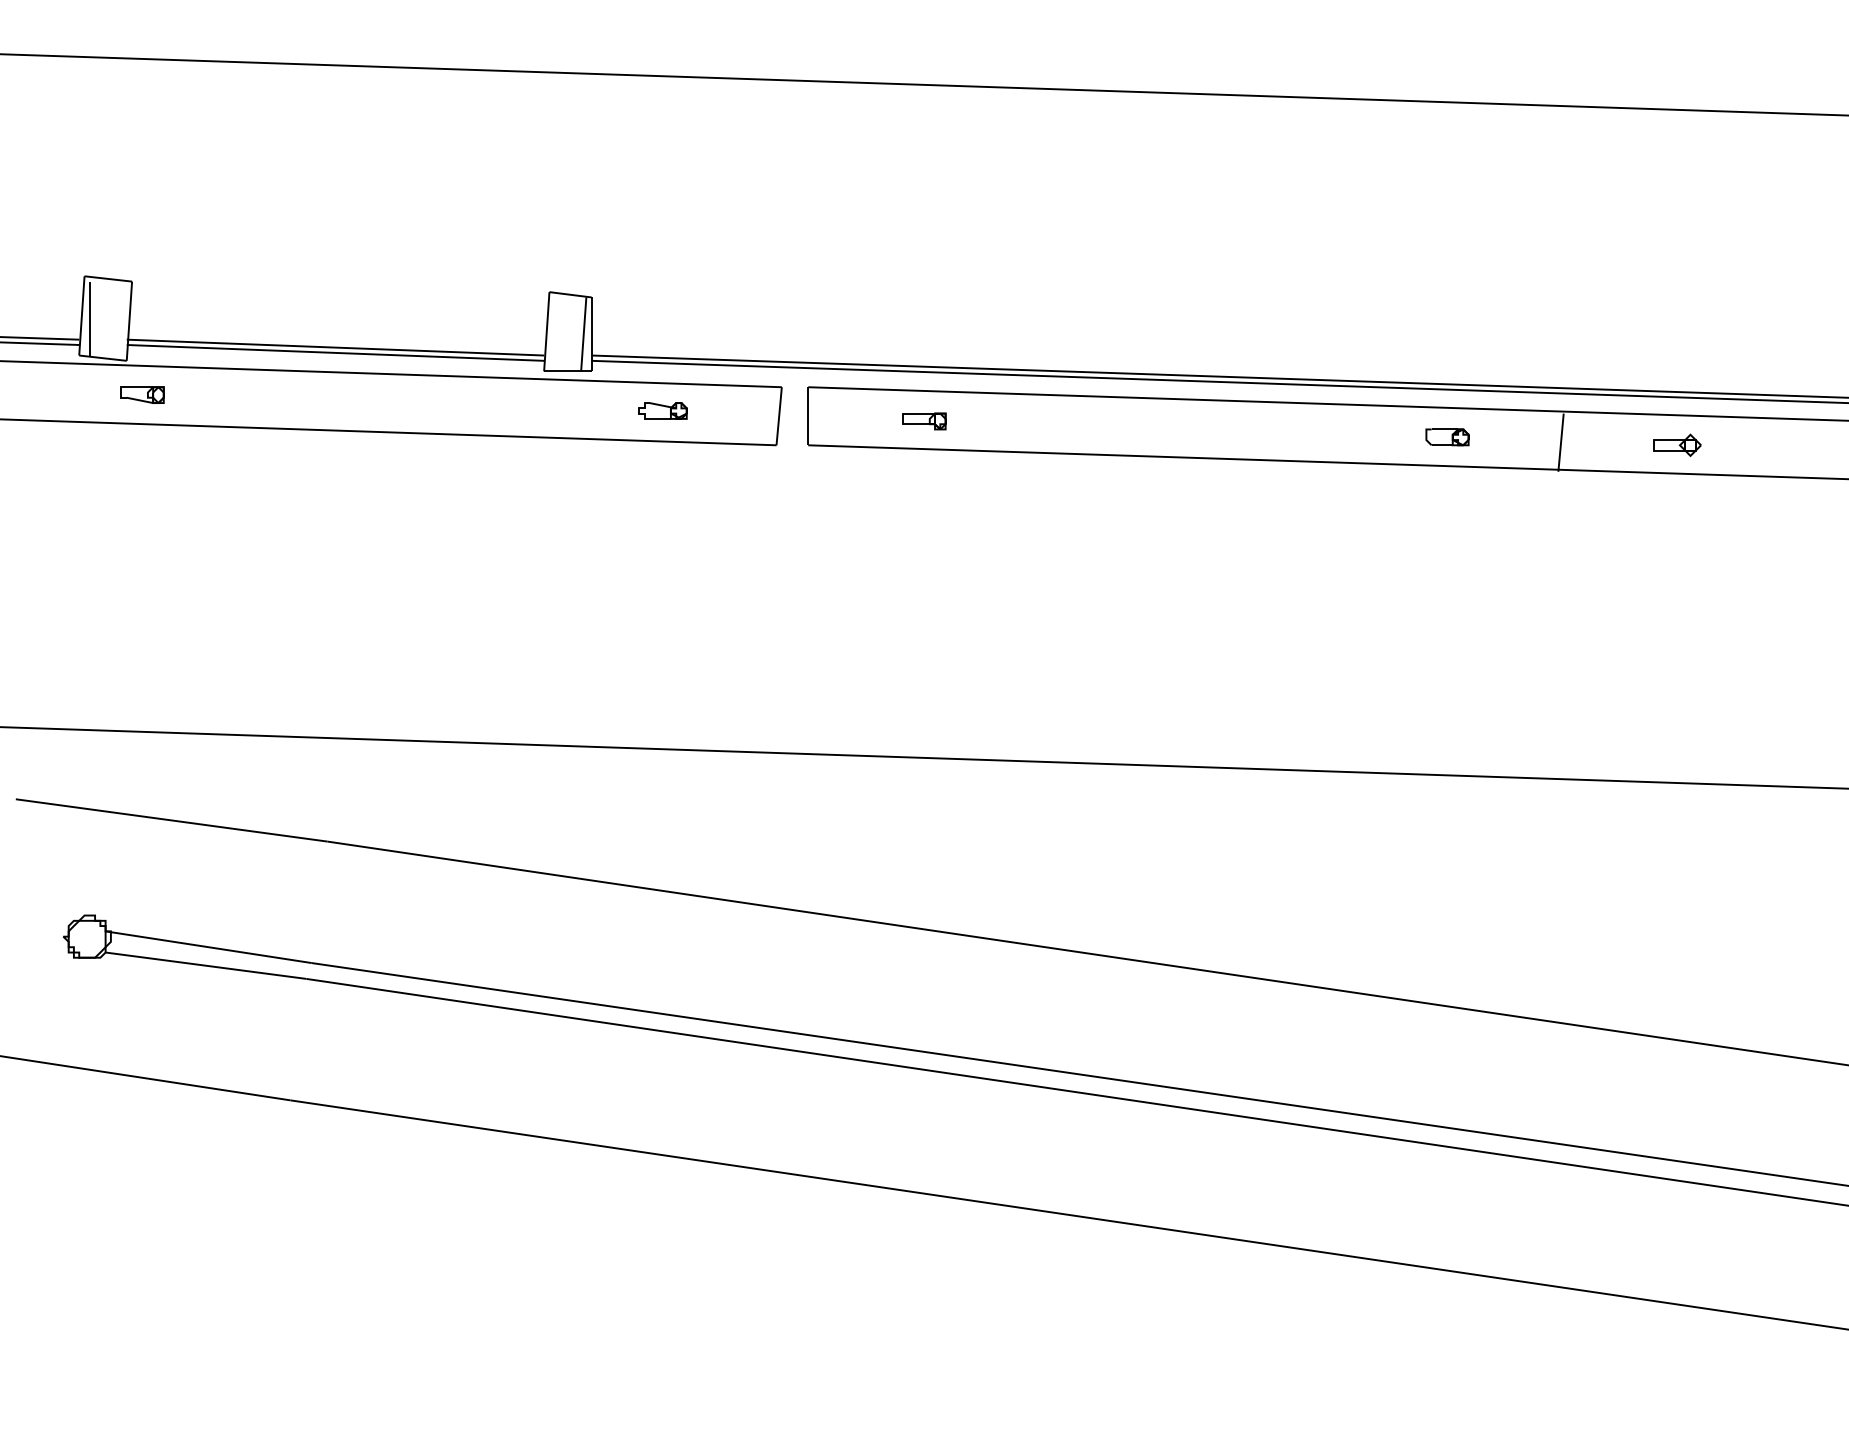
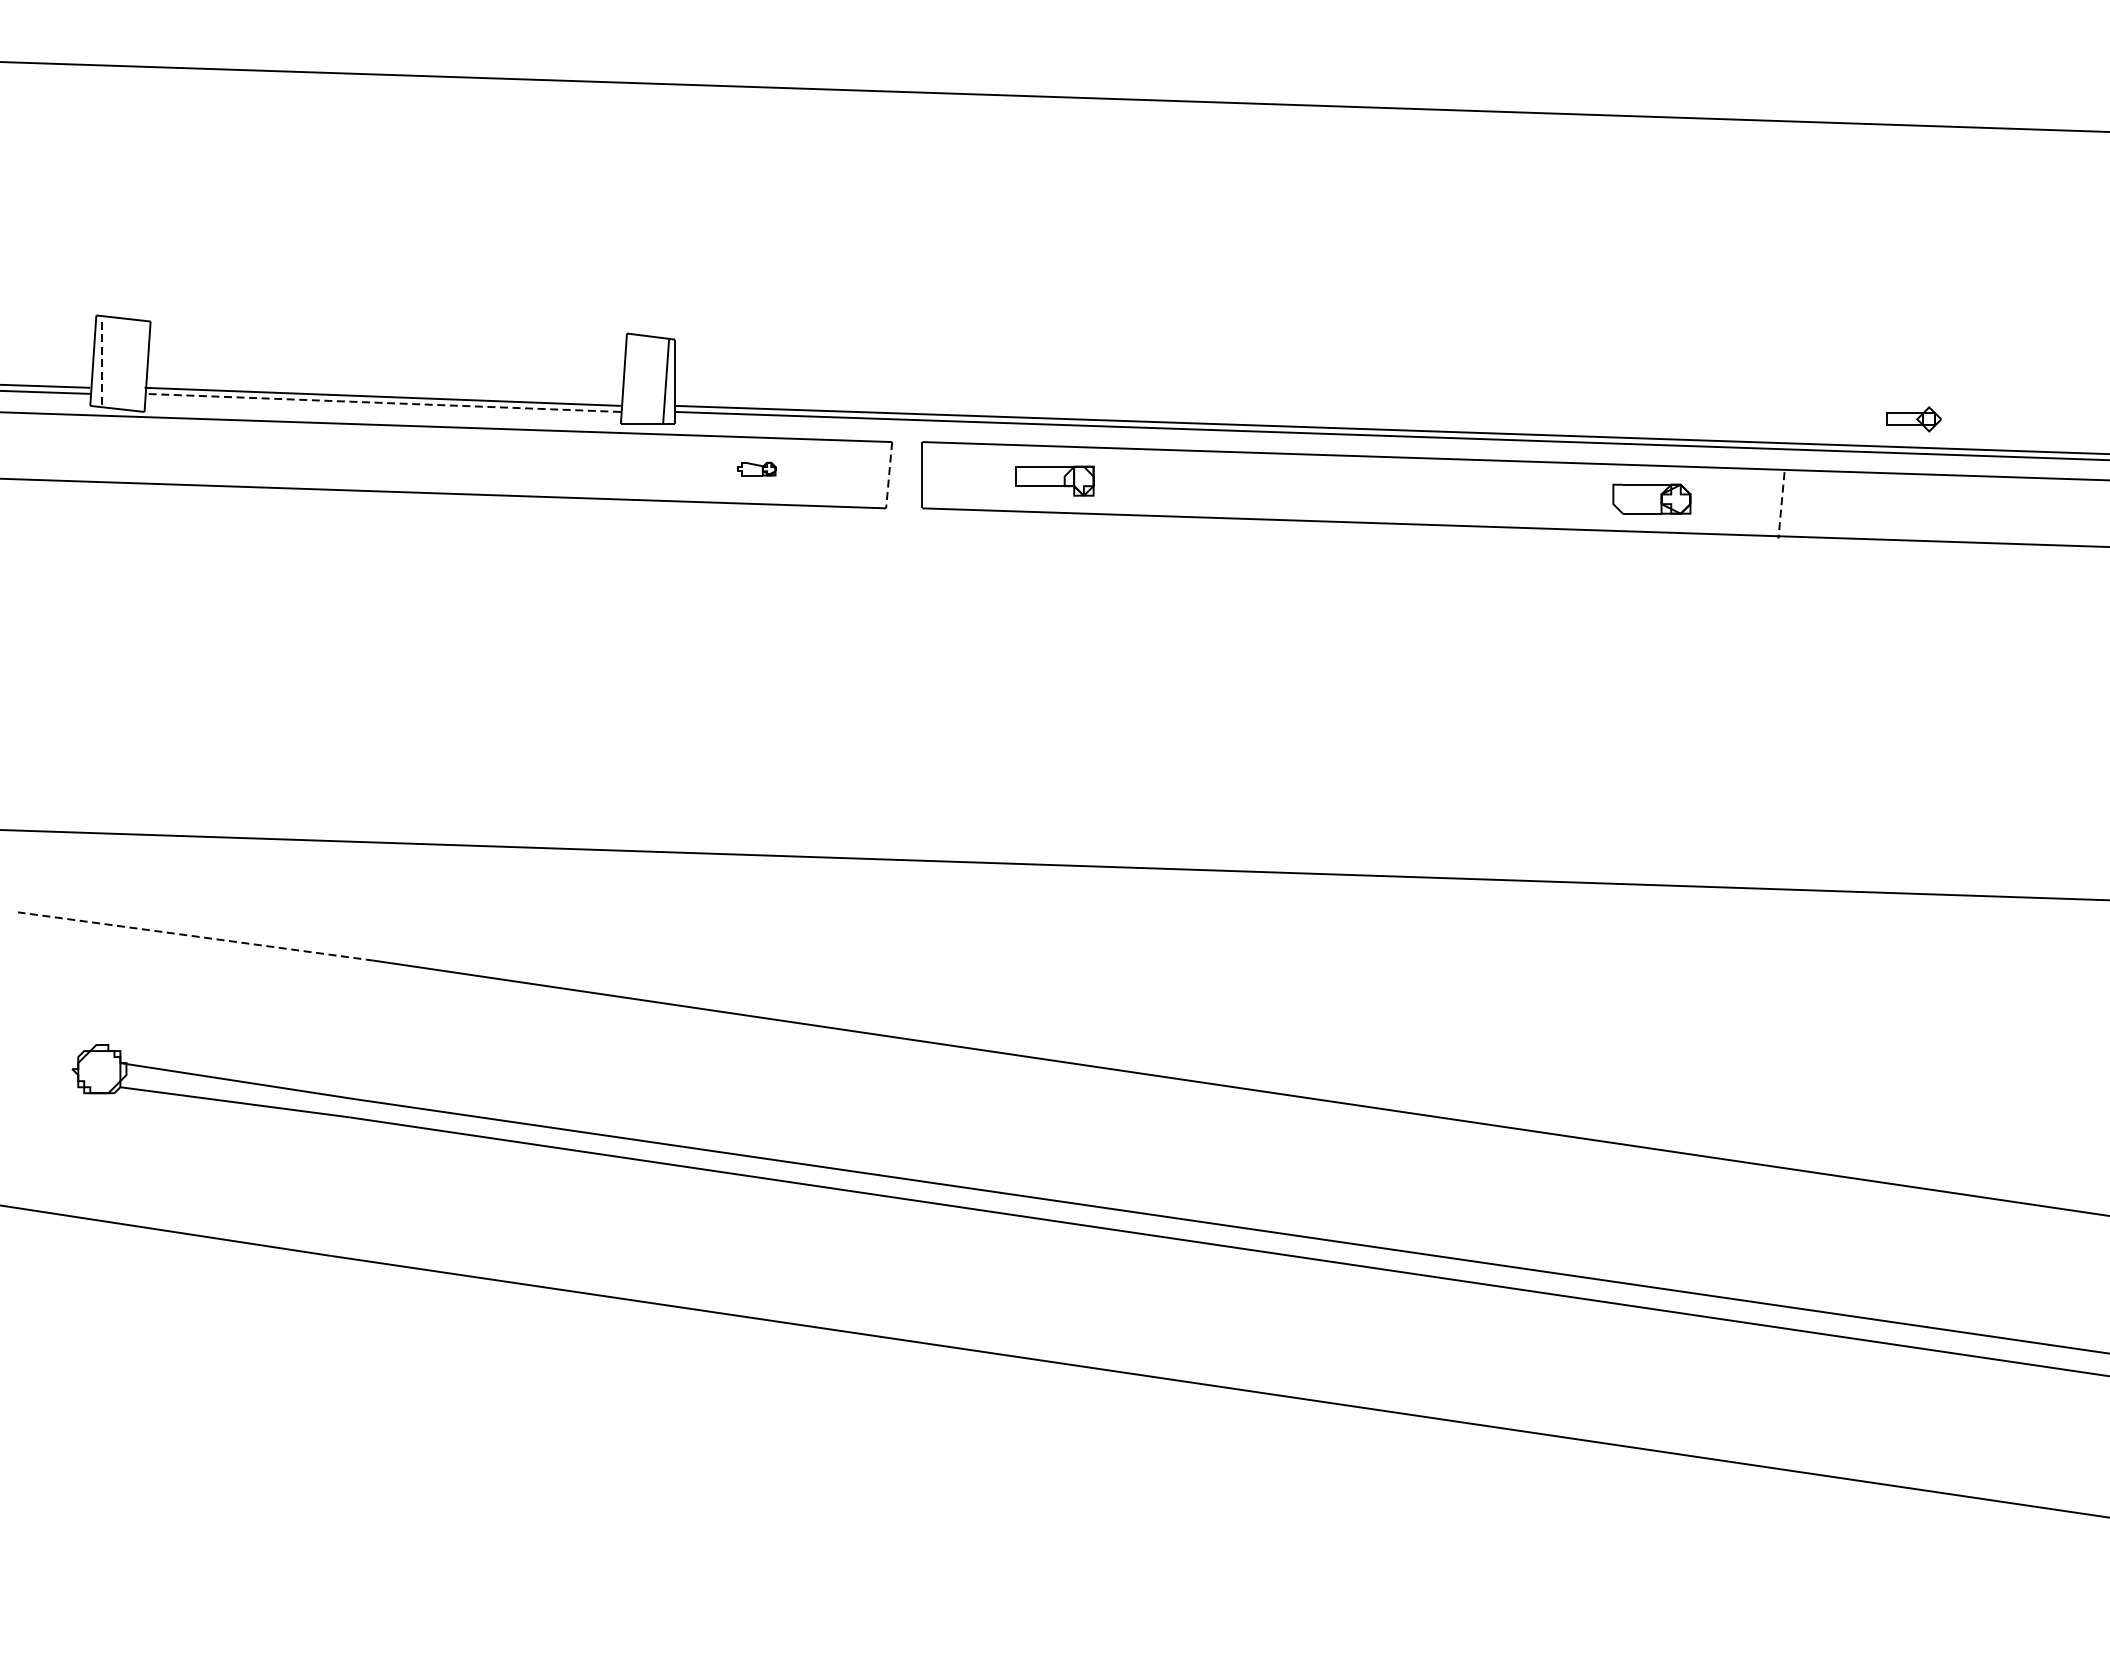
line: (89, 318) -> (102, 363), solid -> dashed
line: (335, 352) -> (382, 402), solid -> dashed
part: (142, 394) -> (162, 450), removed
part: (662, 410) -> (755, 468), size x0.7
line: (779, 416) -> (889, 475), solid -> dashed
part: (924, 421) -> (1055, 481), size x1.6
part: (1447, 437) -> (1651, 499), size x1.6
line: (1561, 443) -> (1782, 506), solid -> dashed
part: (1677, 444) -> (1914, 418), moved
line: (171, 820) -> (195, 936), solid -> dashed

